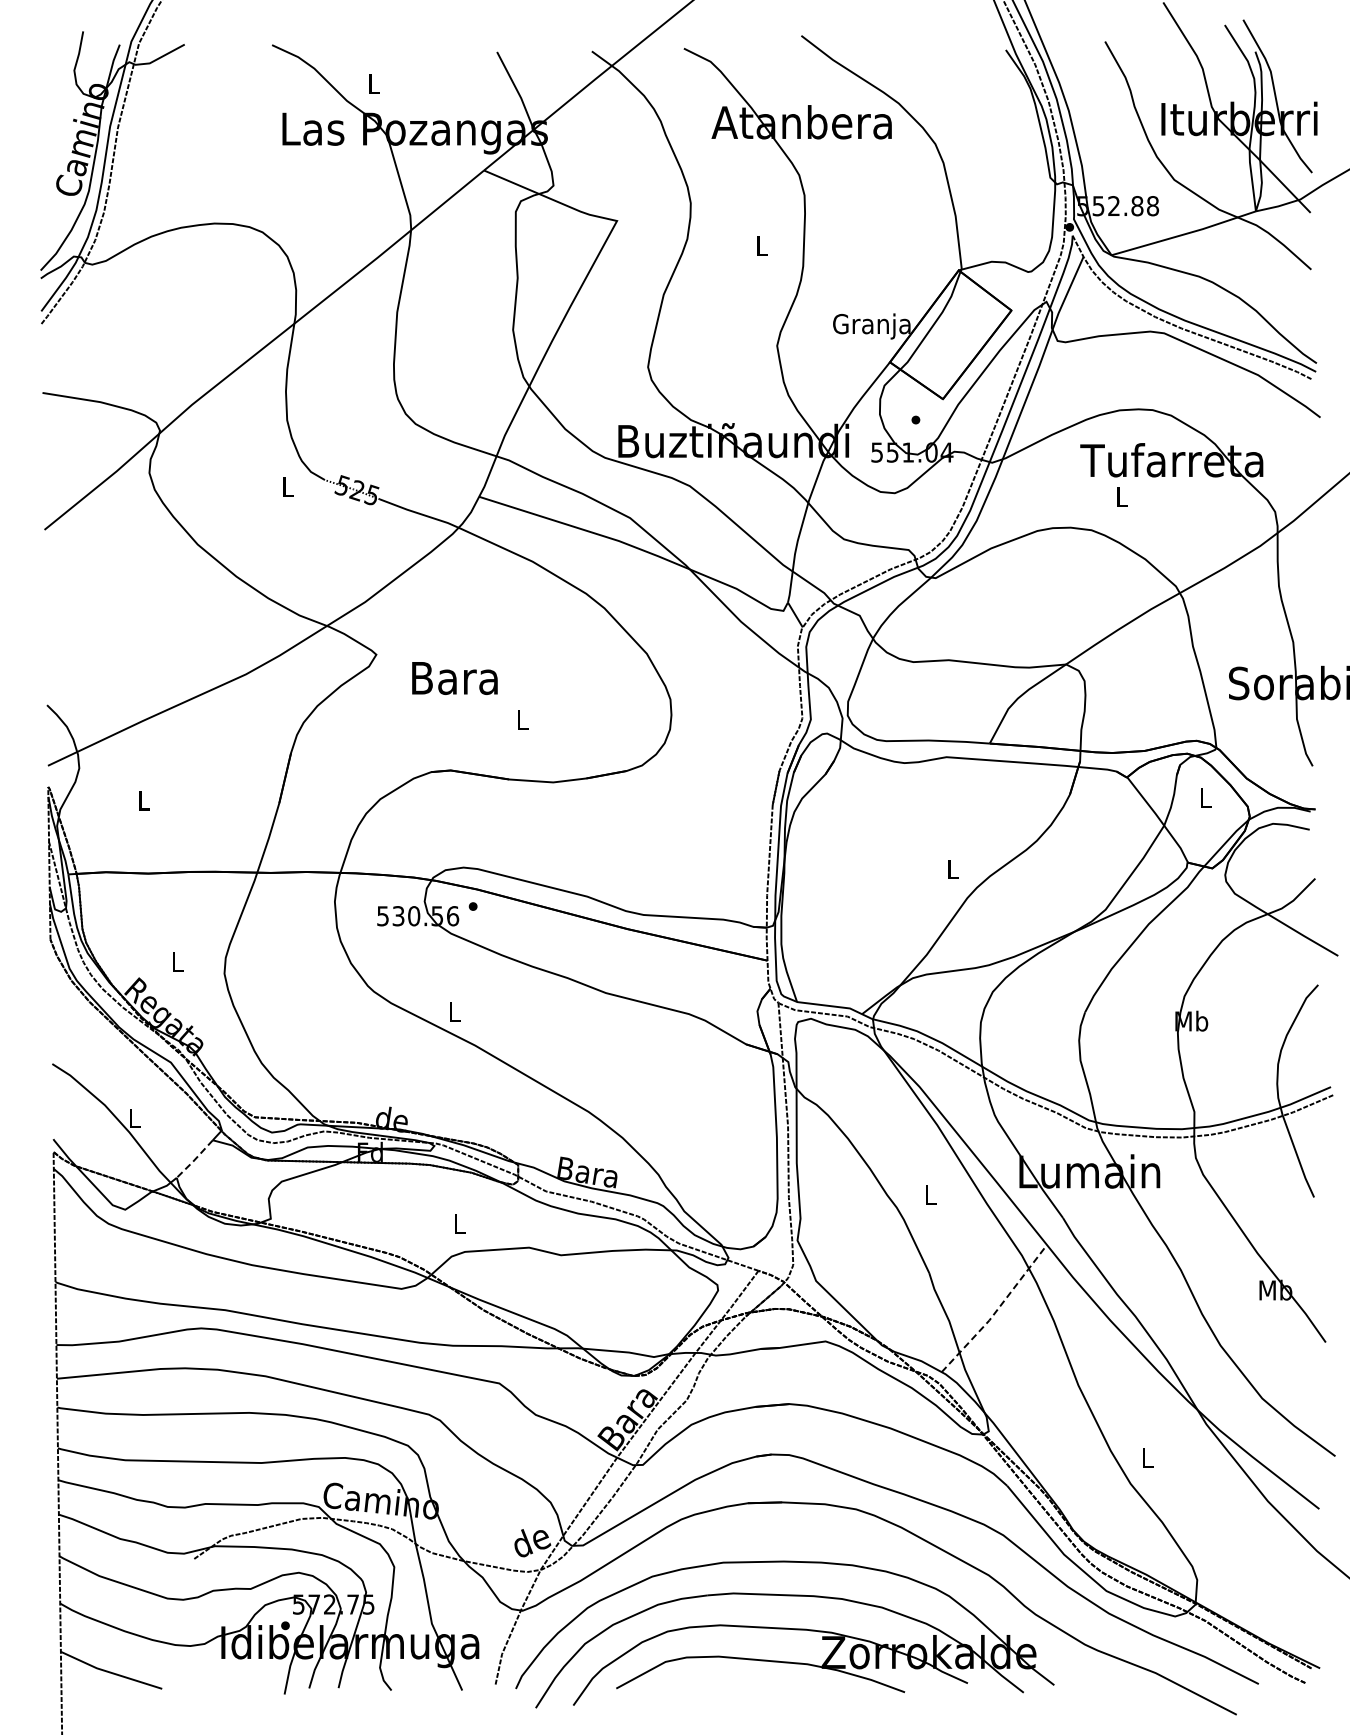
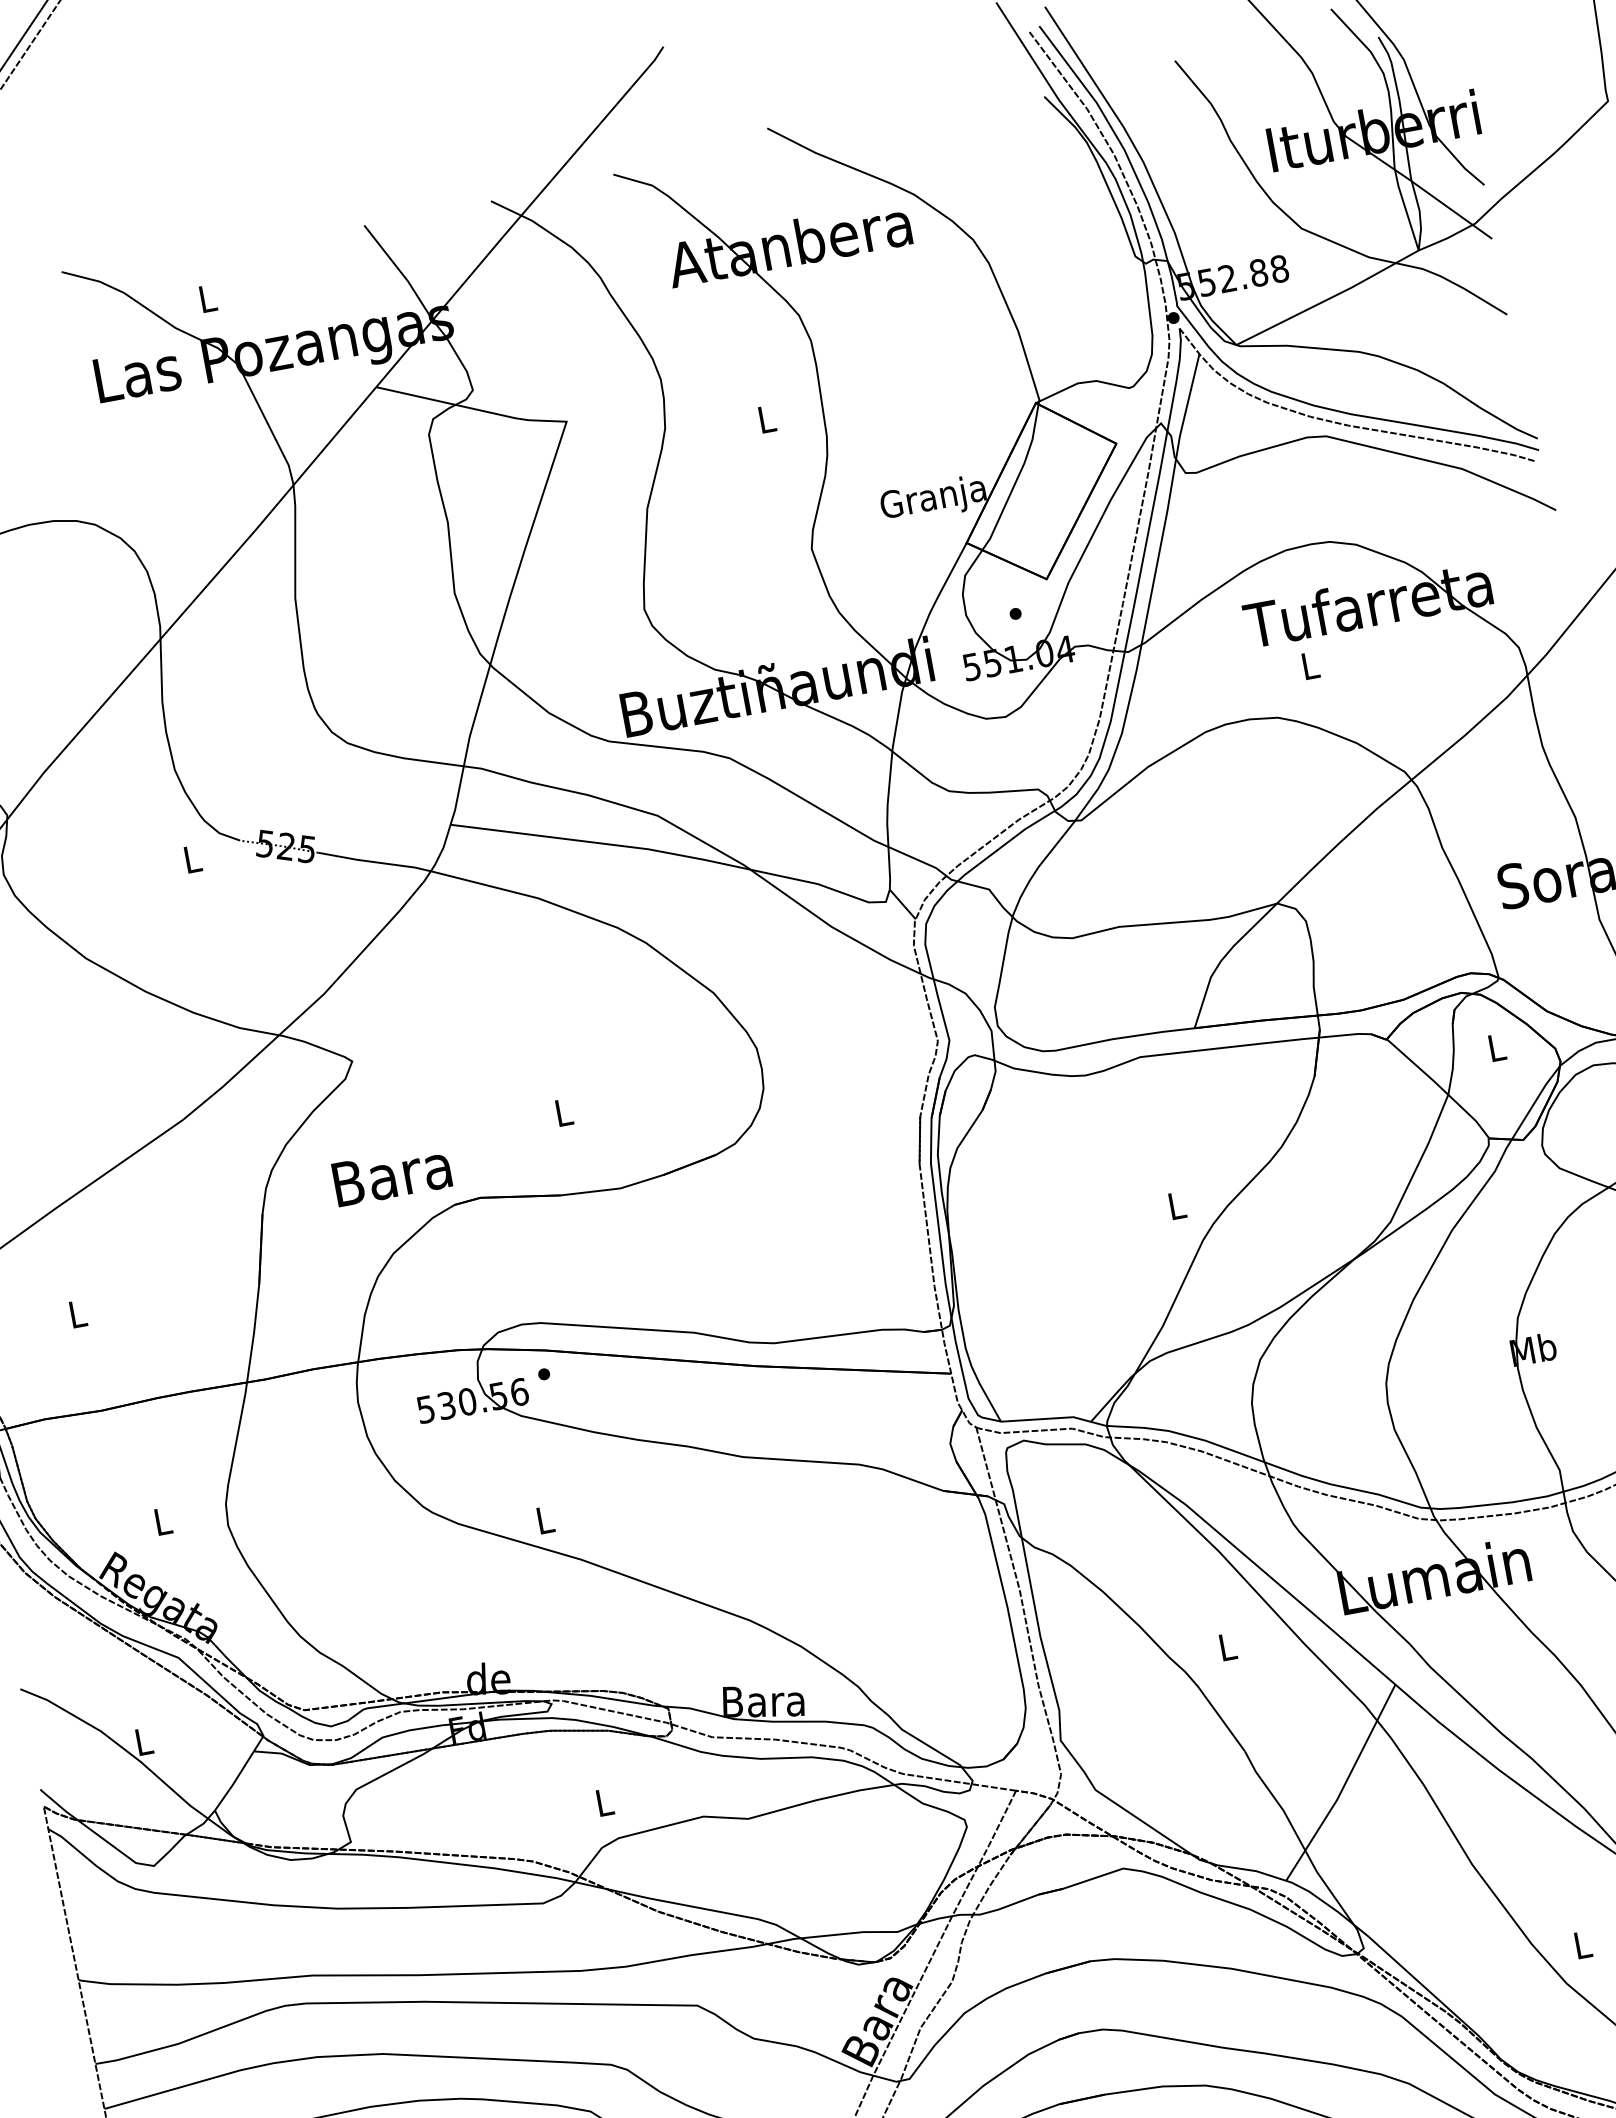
text: (454, 678) -> (391, 1175), moved
line: (194, 1160) -> (234, 1782), dashed -> solid
line: (996, 1311) -> (1344, 1786), dashed -> solid

